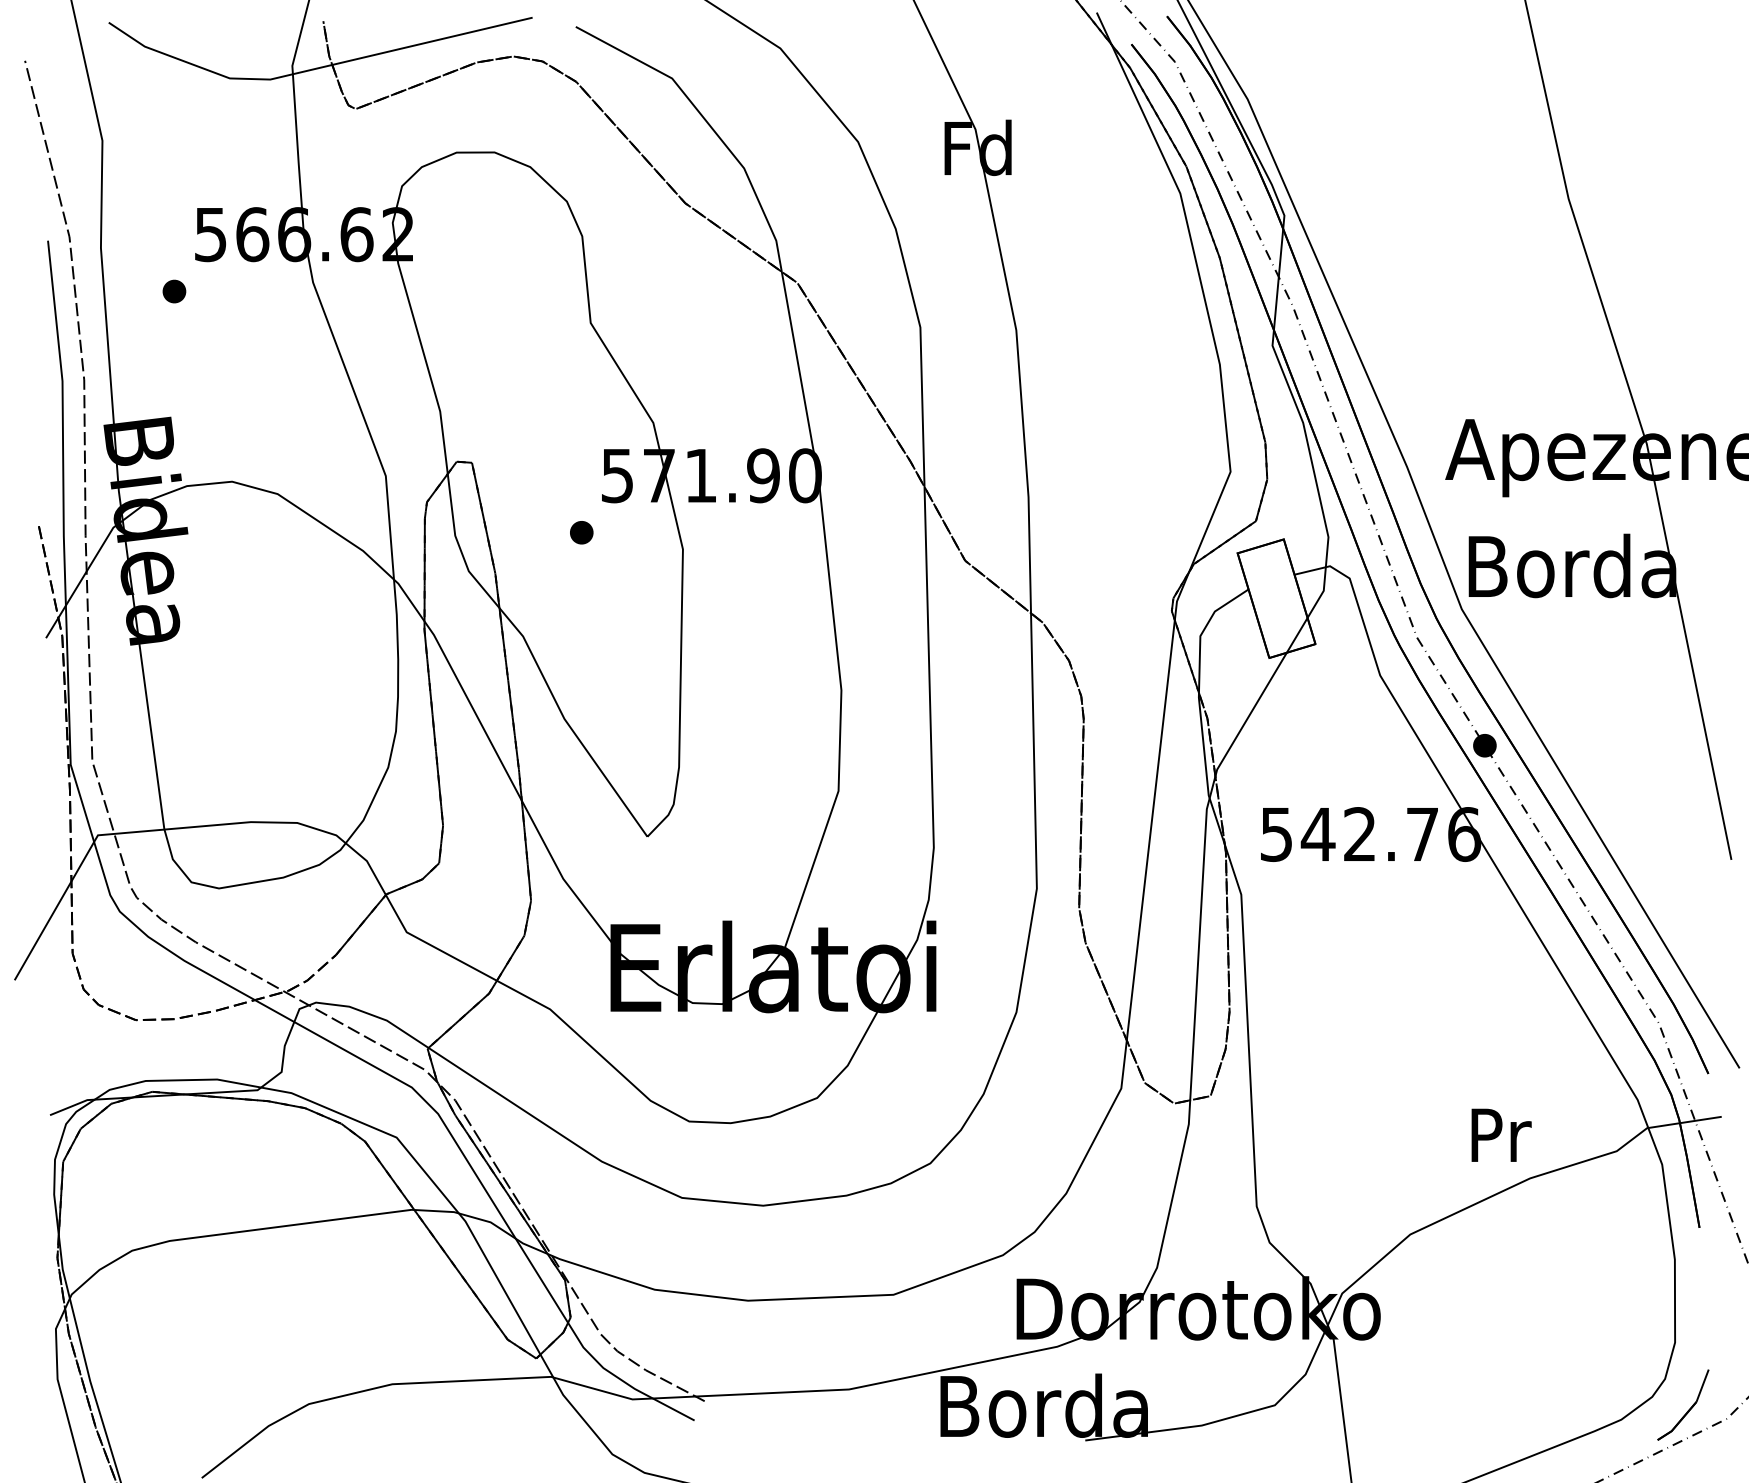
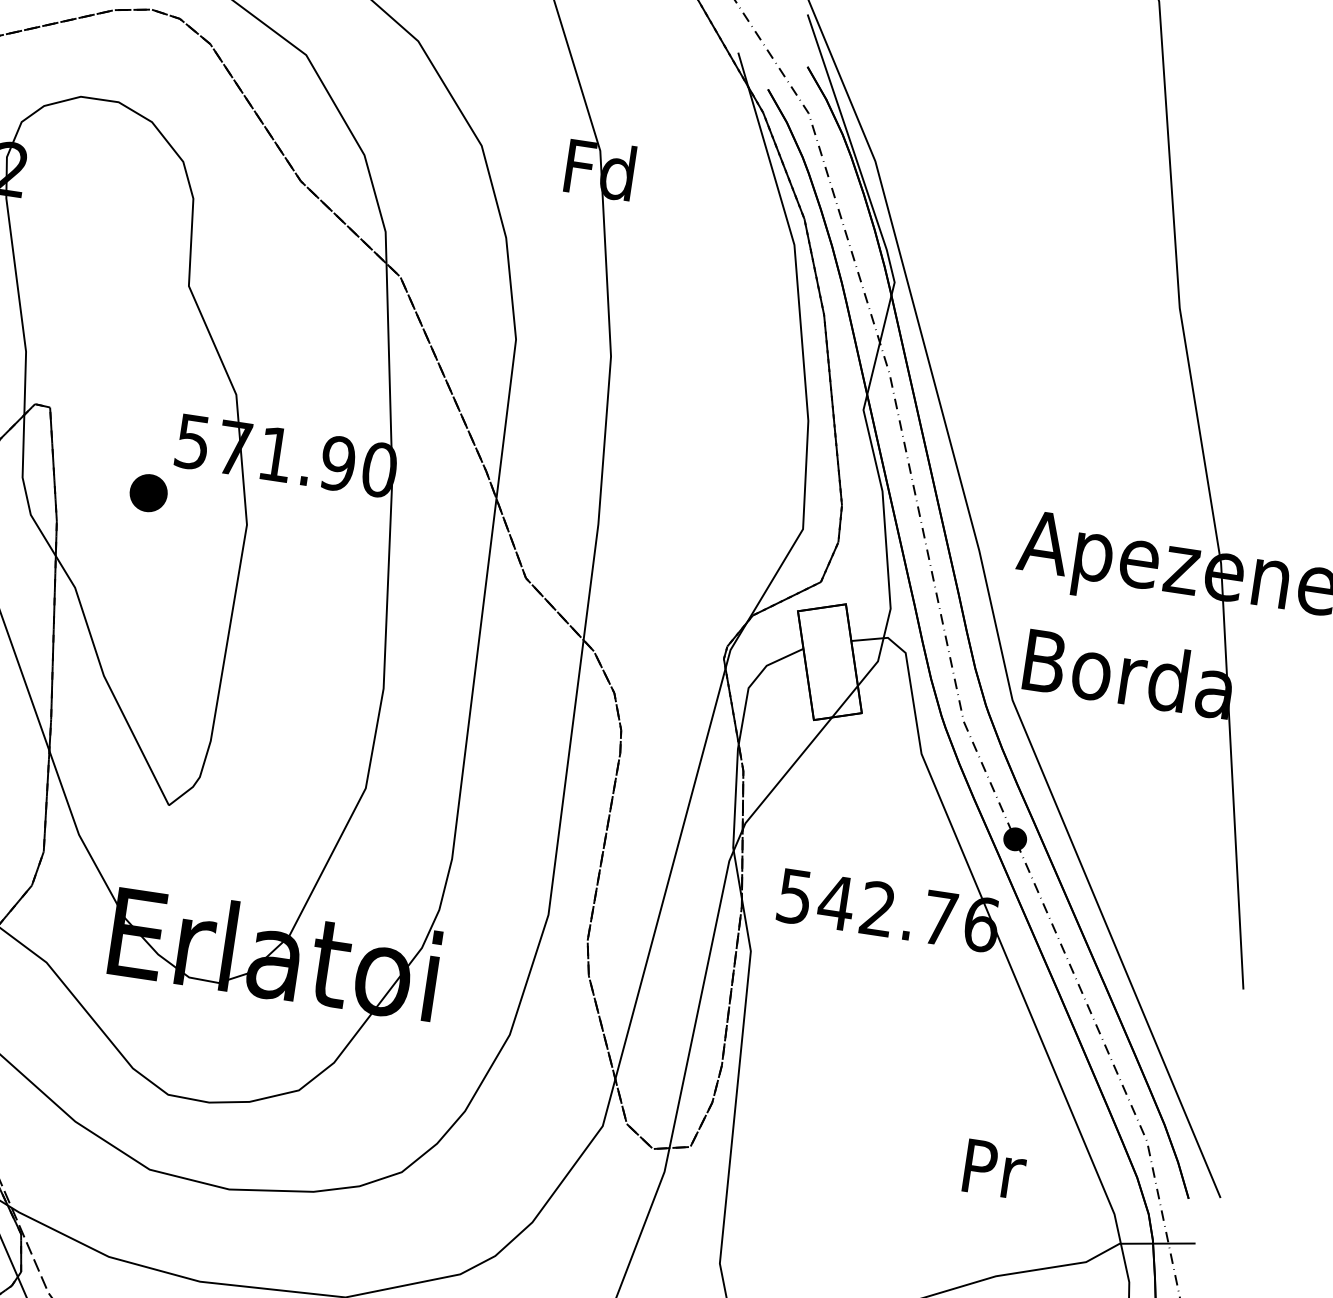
part: (581, 532) -> (148, 493), size x1.6
text: (1501, 1134) -> (995, 1168), moved

